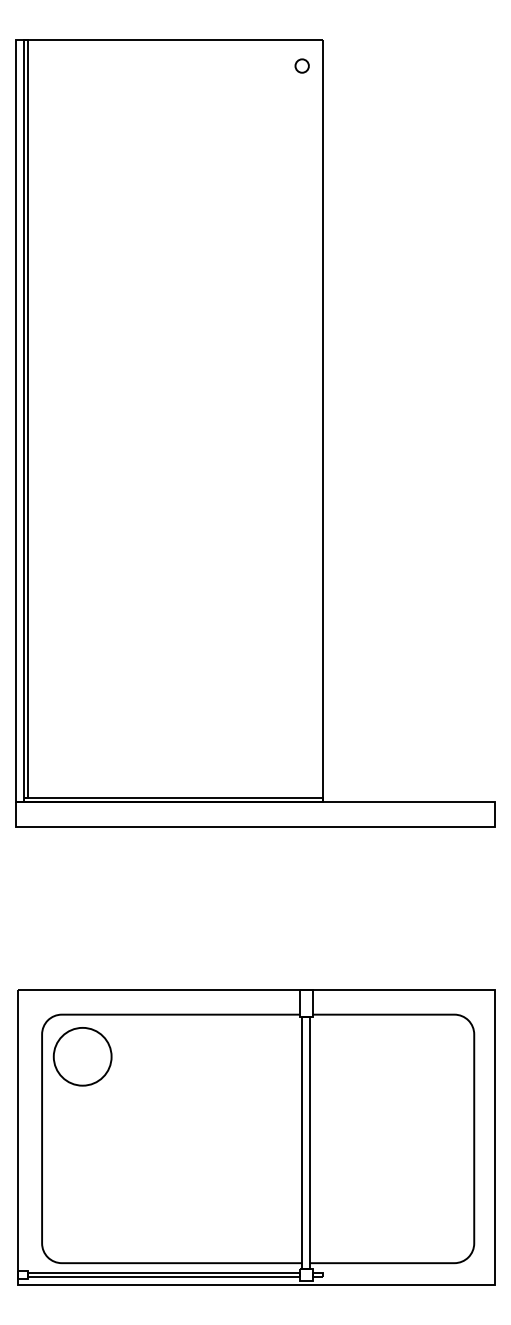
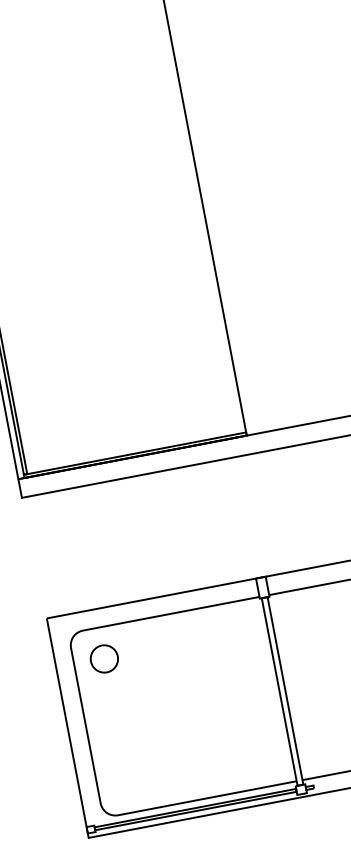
circle: (82, 1056) -> (104, 658), size x0.62

